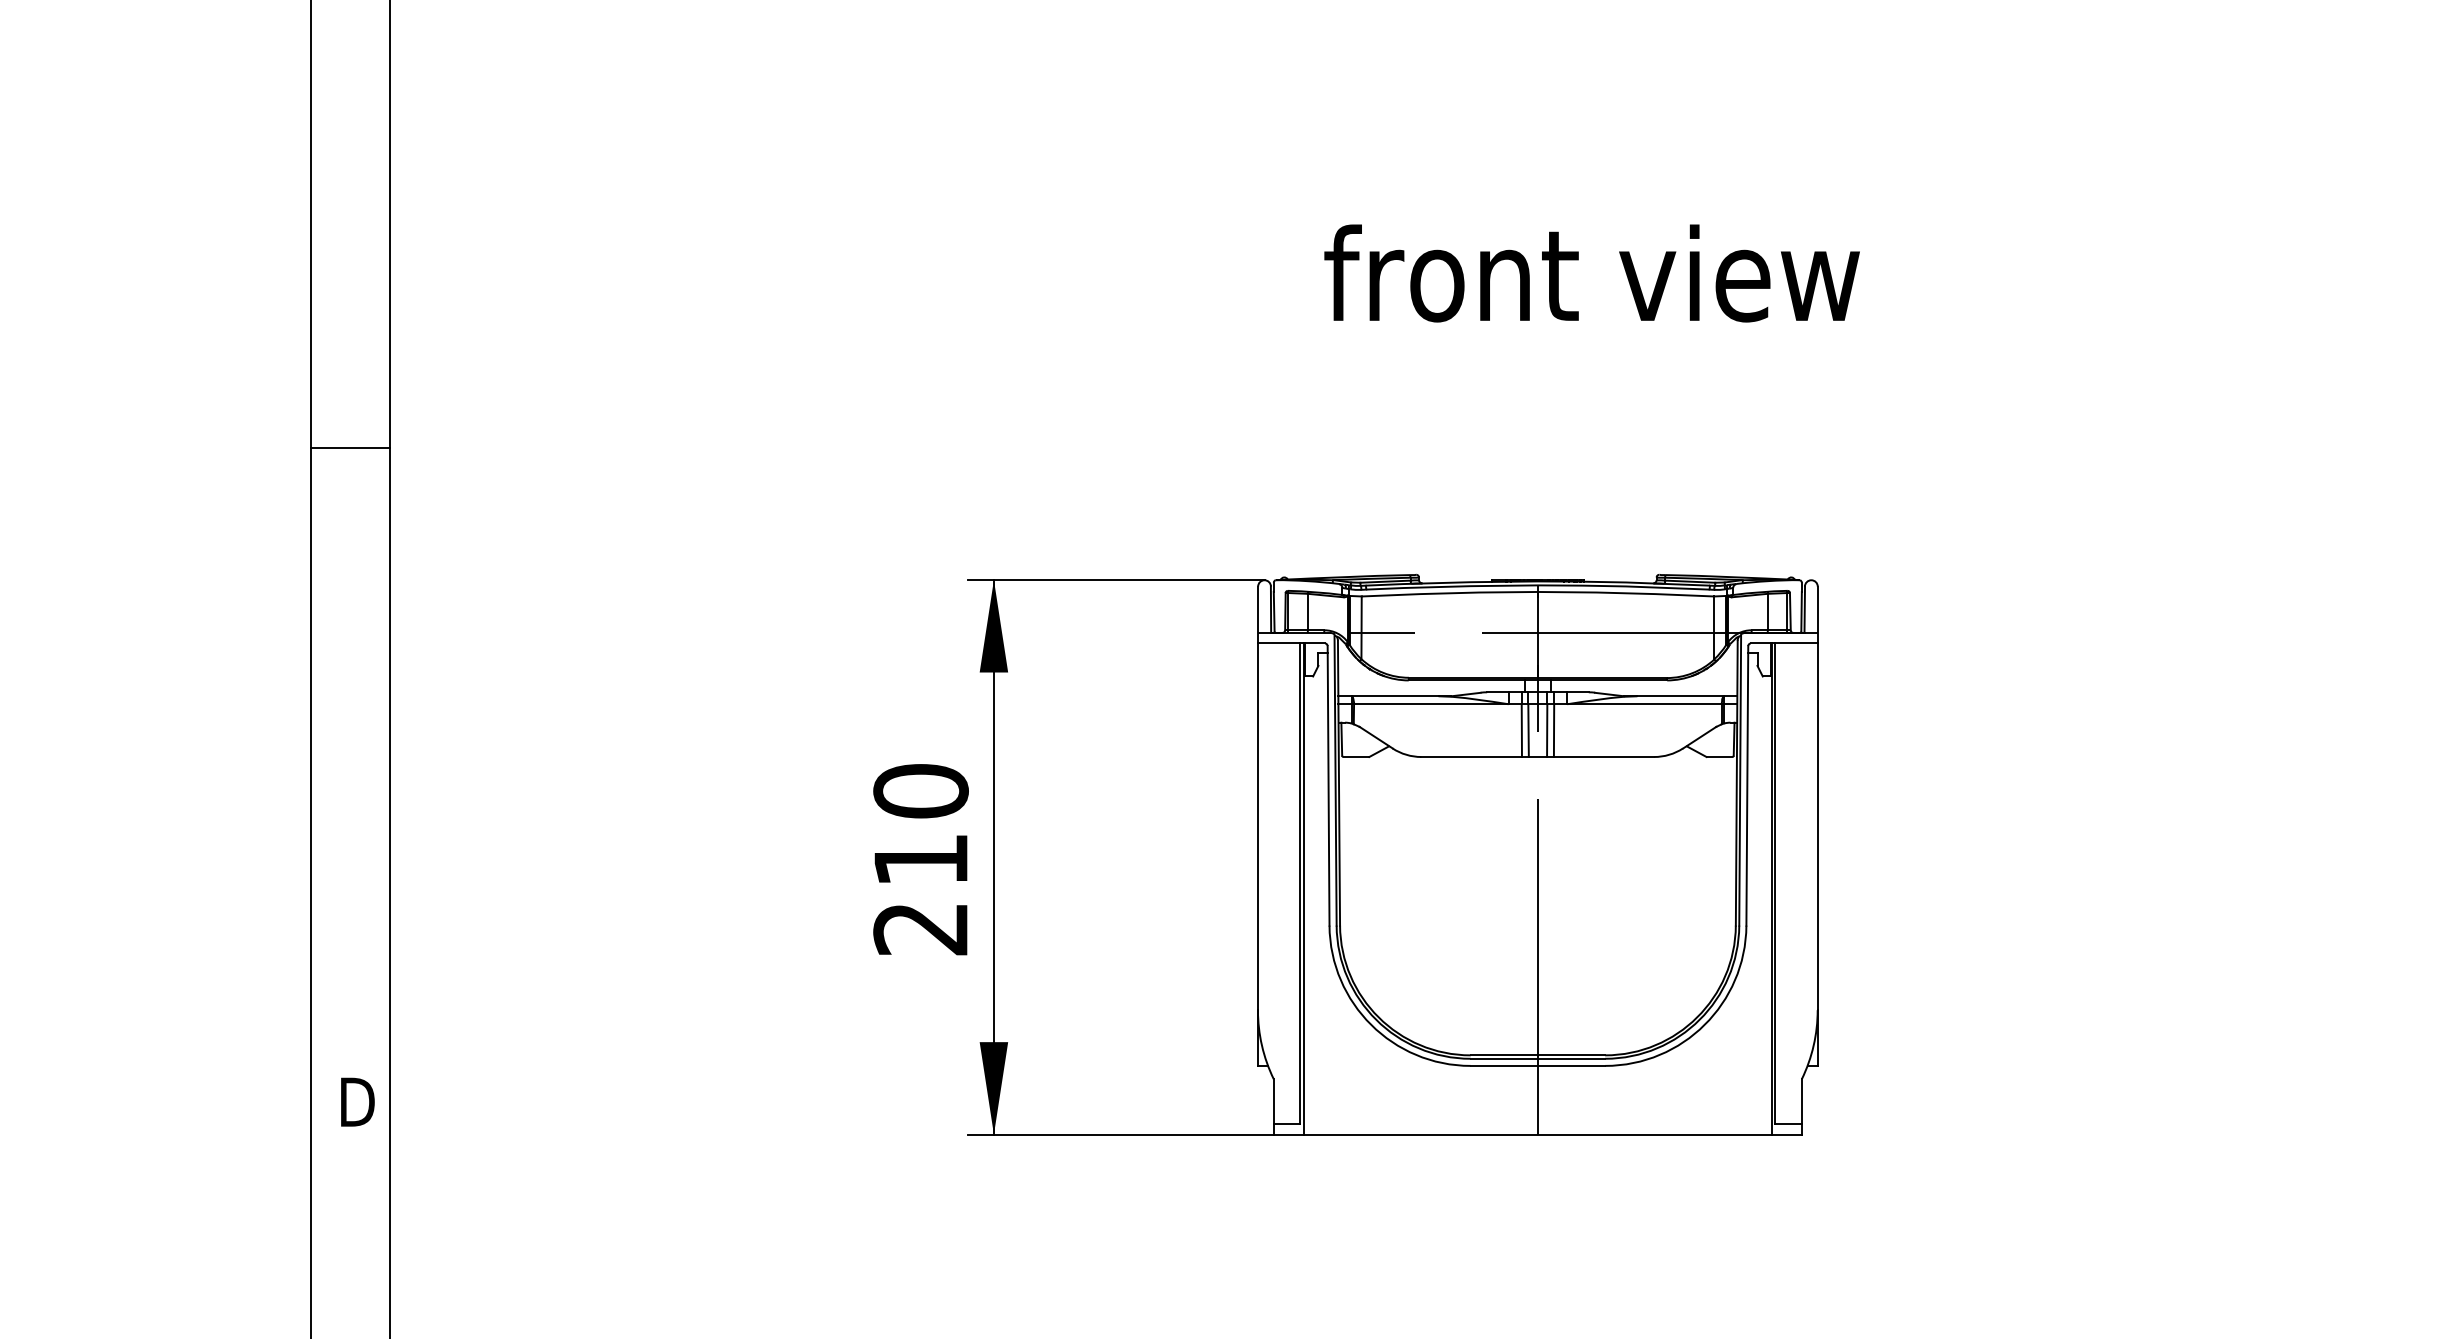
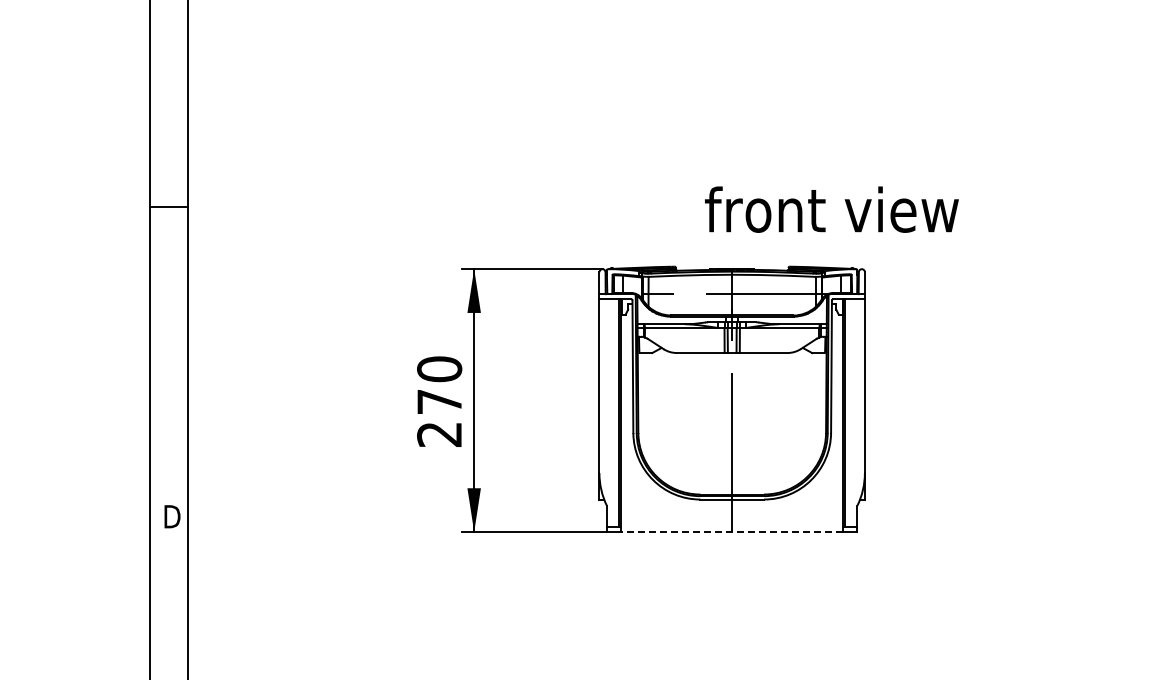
text: (1591, 273) -> (831, 209), moved
text: (920, 859) -> (439, 401), 210 -> 270
line: (1538, 1135) -> (732, 532), solid -> dashed

